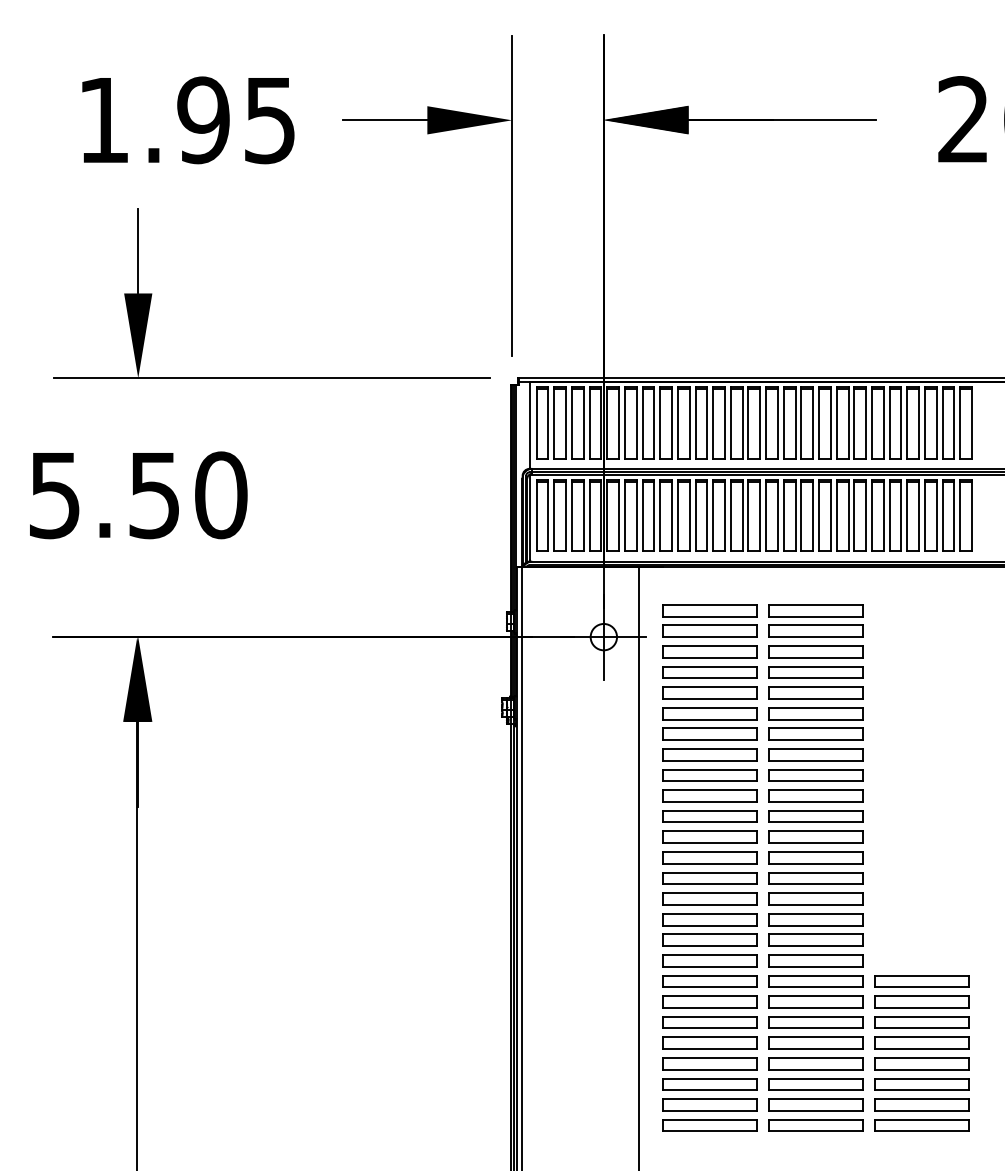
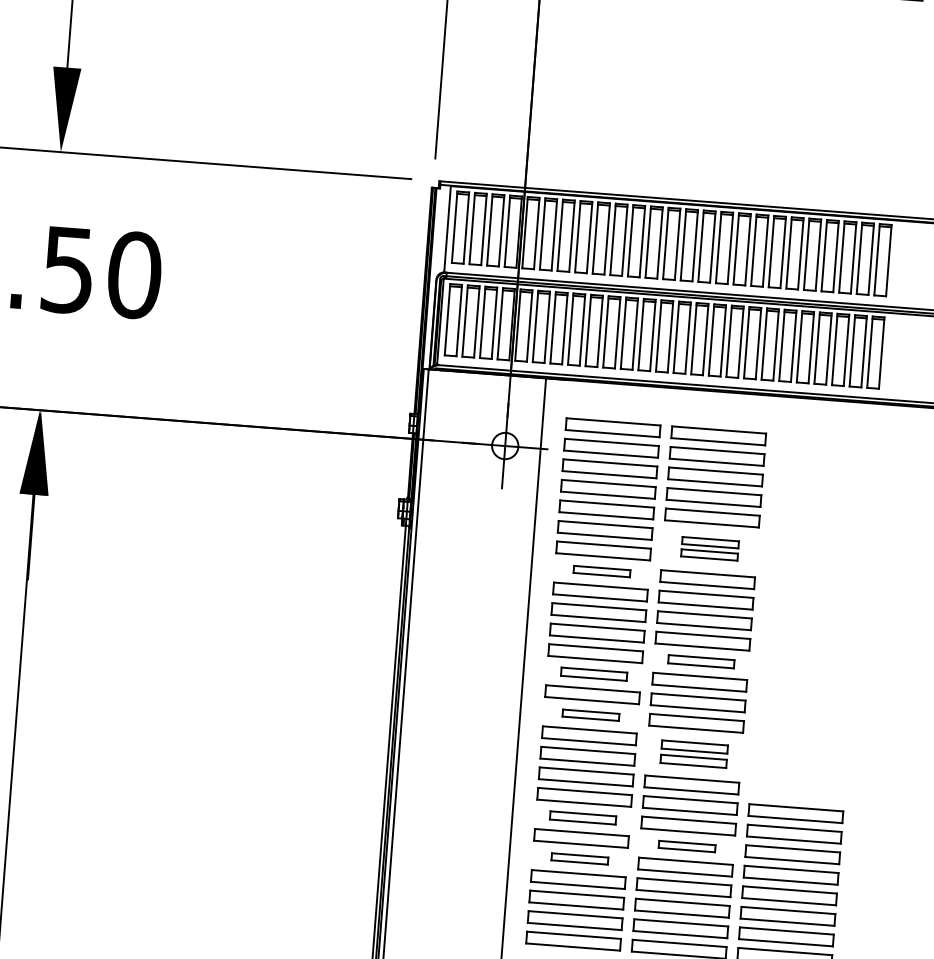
part: (815, 723) -> (709, 548), size x0.6
part: (709, 754) -> (601, 571), size x0.6
part: (815, 836) -> (700, 661), size x0.7
part: (709, 857) -> (593, 673), size x0.7
part: (709, 898) -> (590, 714), size x0.6
part: (815, 929) -> (693, 753), size x0.7
part: (709, 1001) -> (582, 817), size x0.7
part: (815, 1022) -> (686, 846), size x0.6
part: (709, 1042) -> (579, 858), size x0.6

